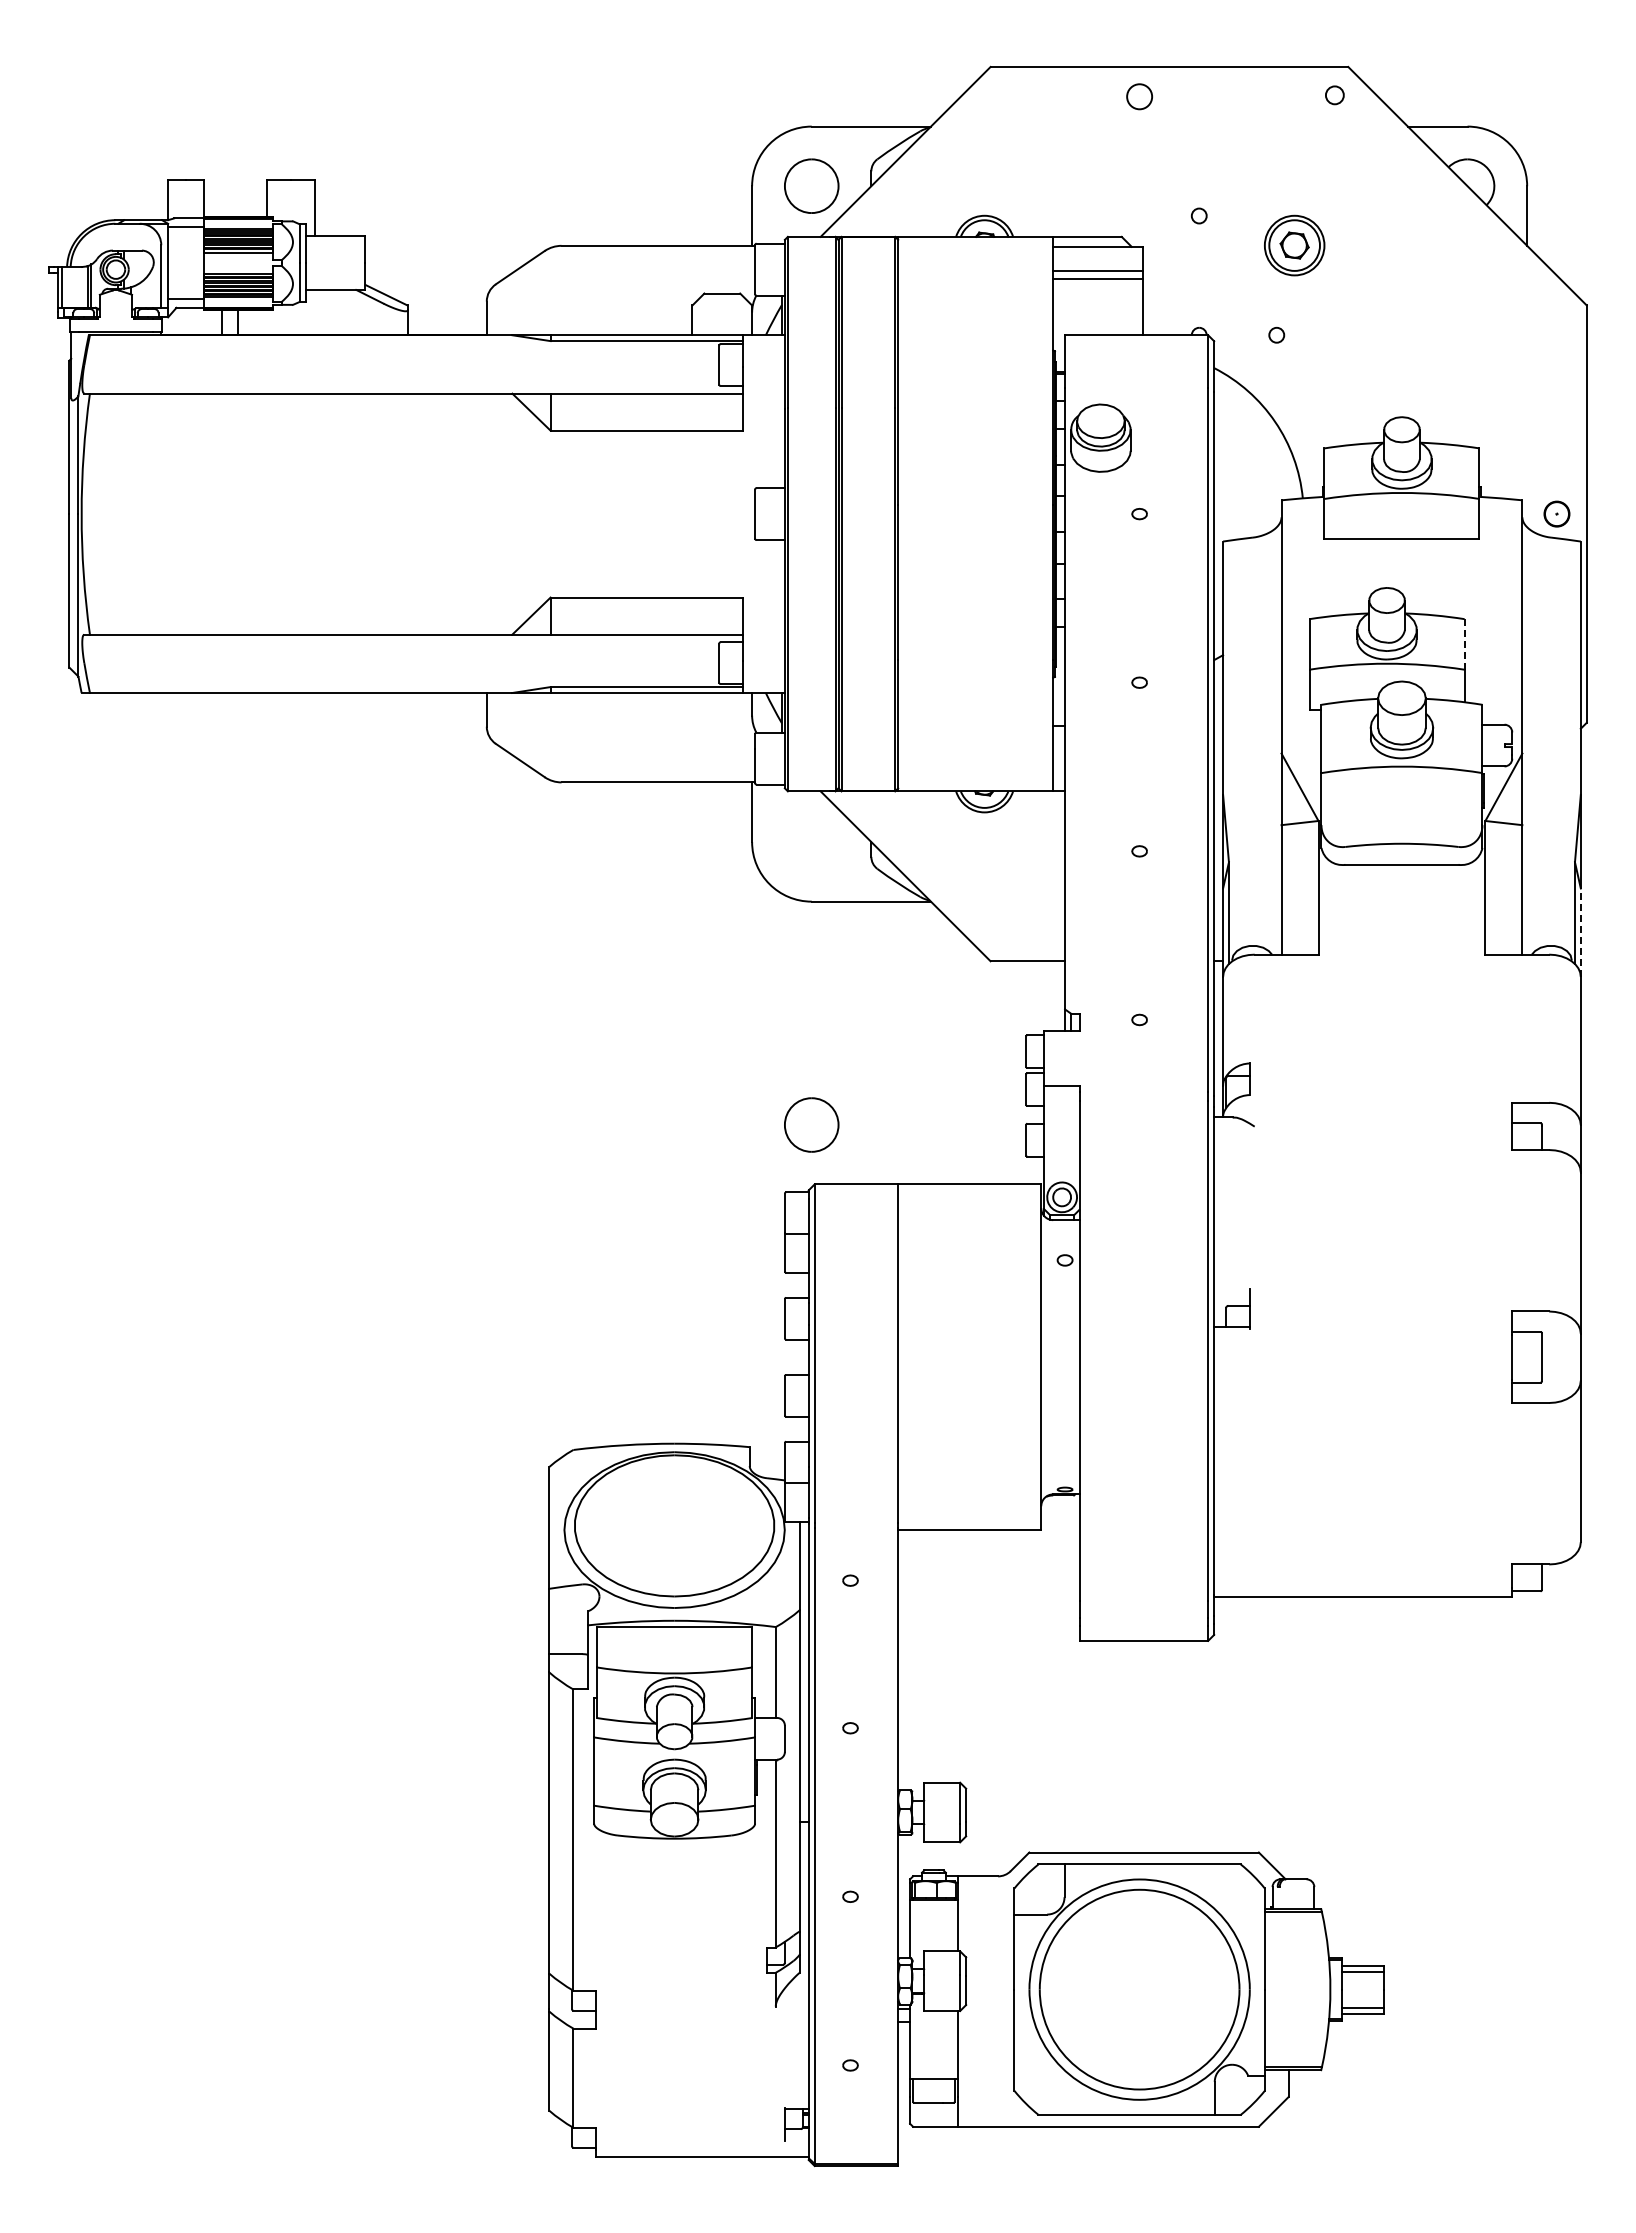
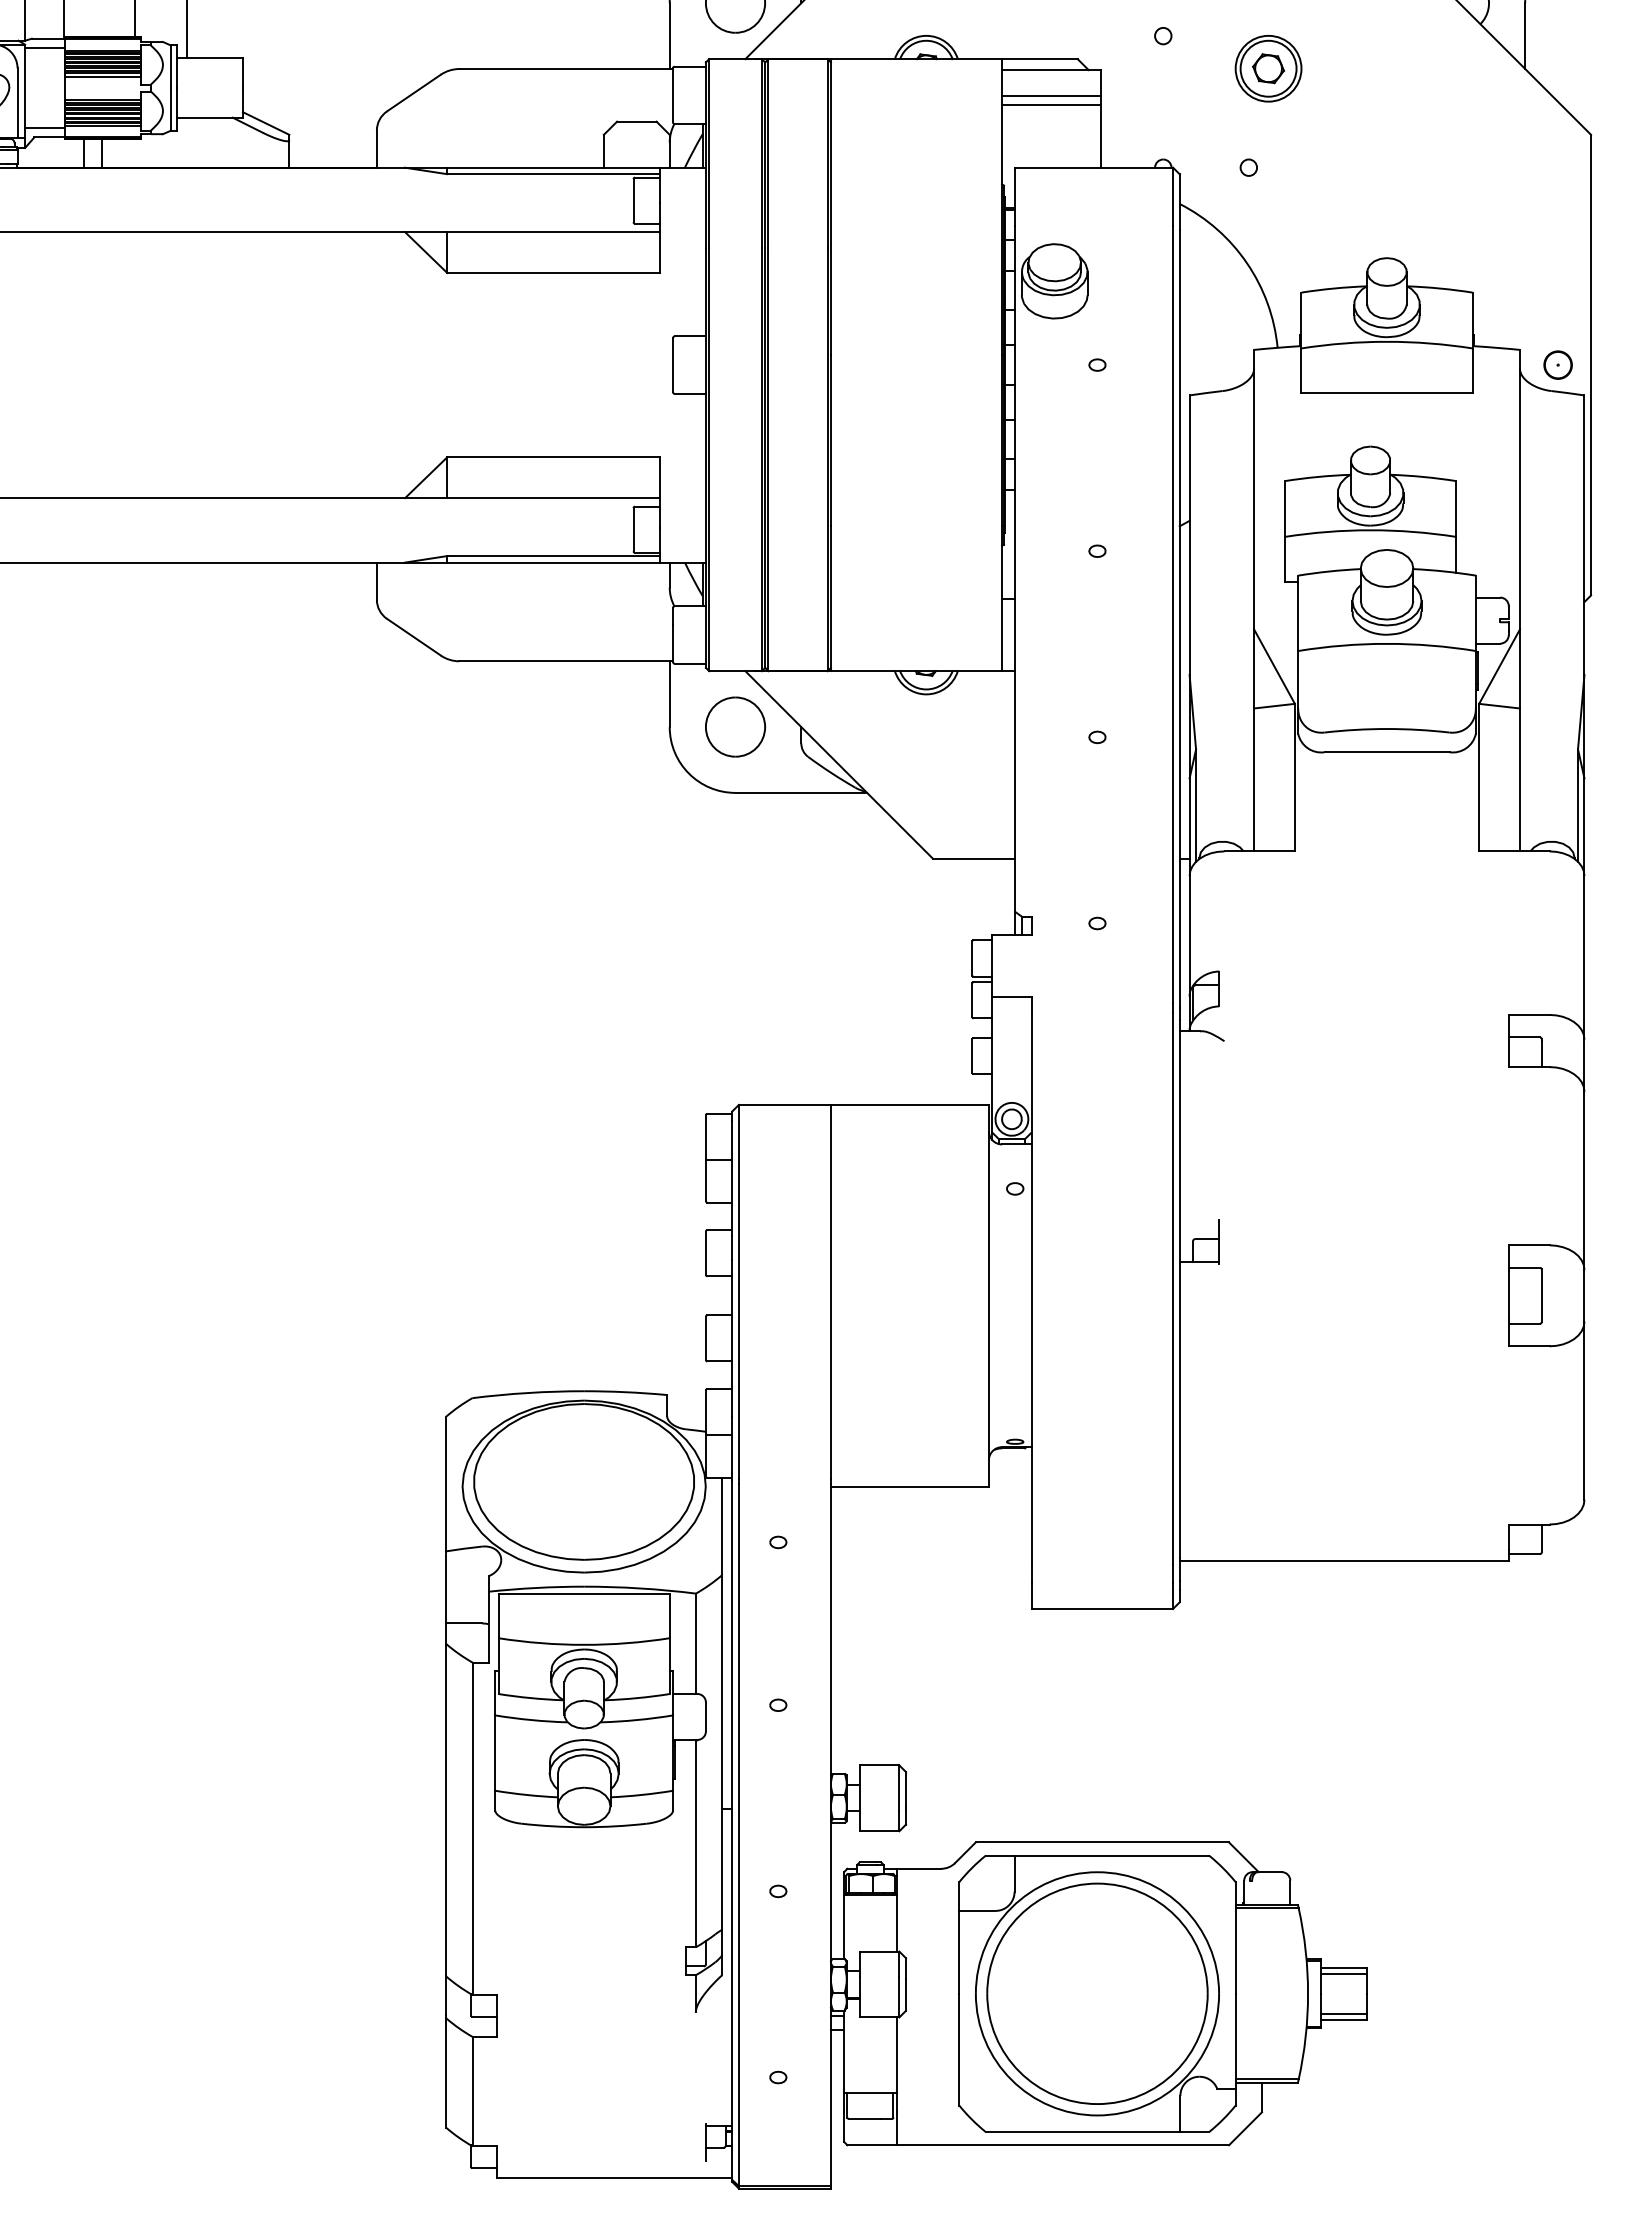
line: (1464, 644) -> (1456, 509), dashed -> solid
line: (1580, 932) -> (1584, 826), dashed -> solid
part: (811, 1124) -> (735, 726), moved

